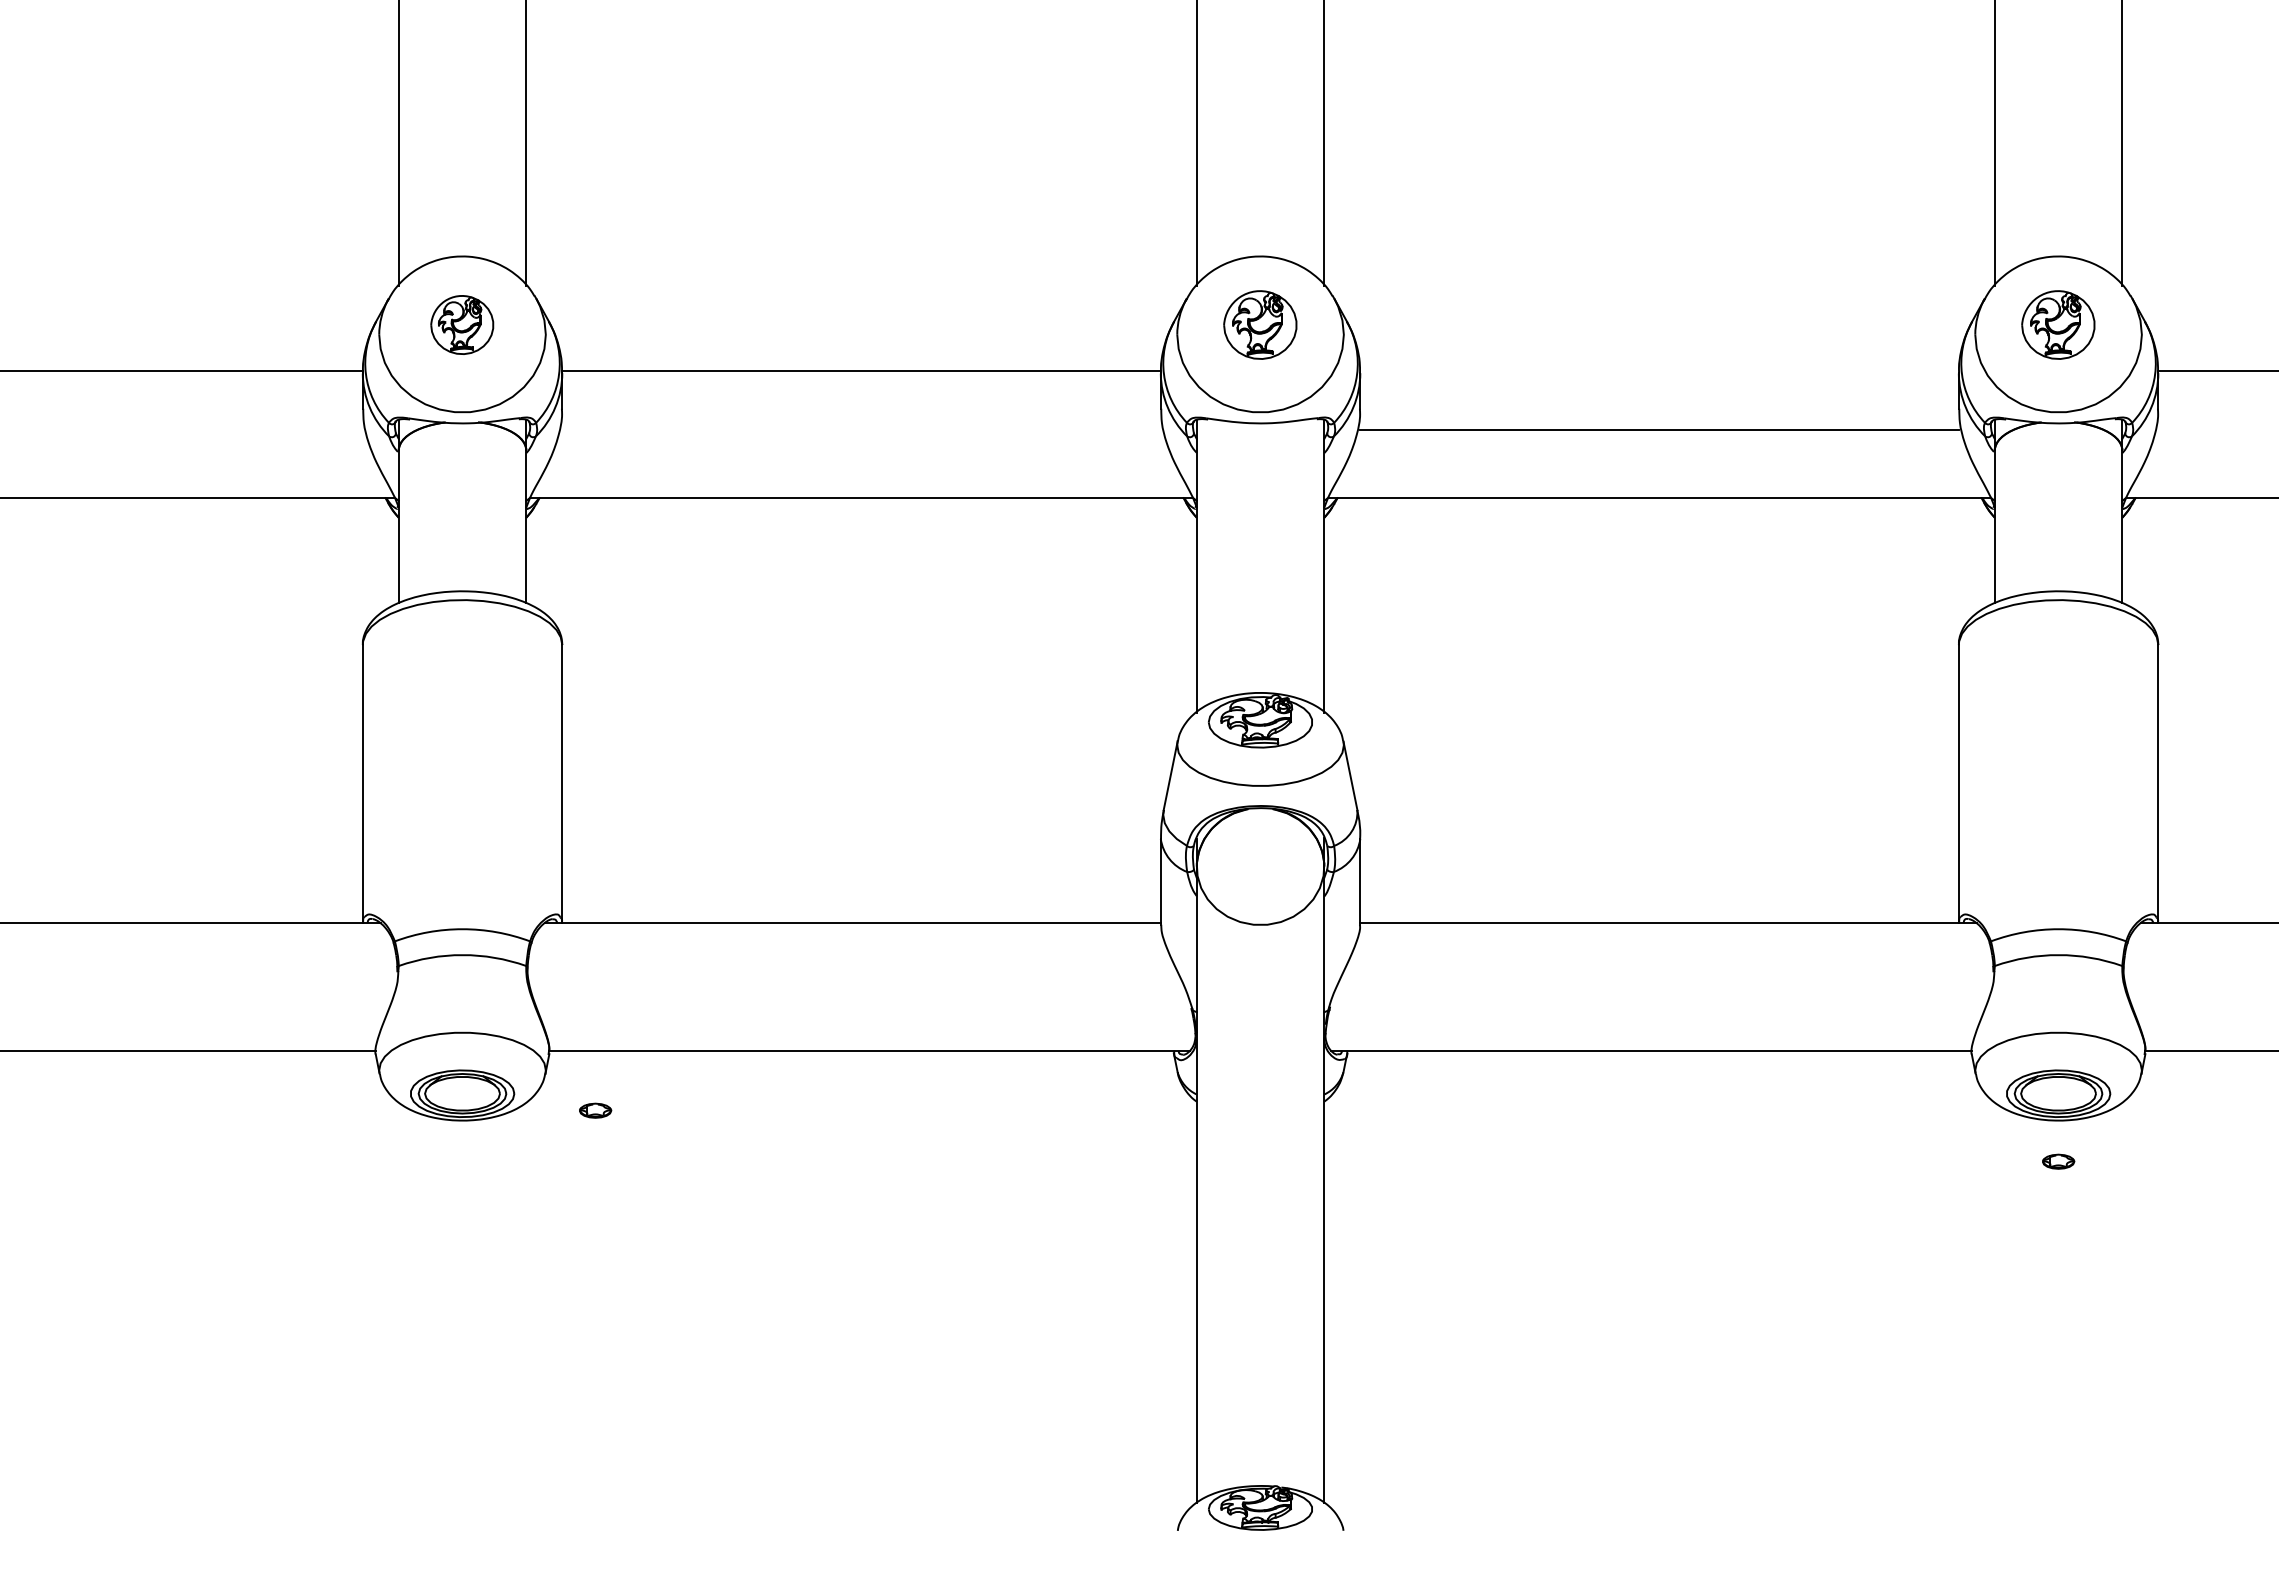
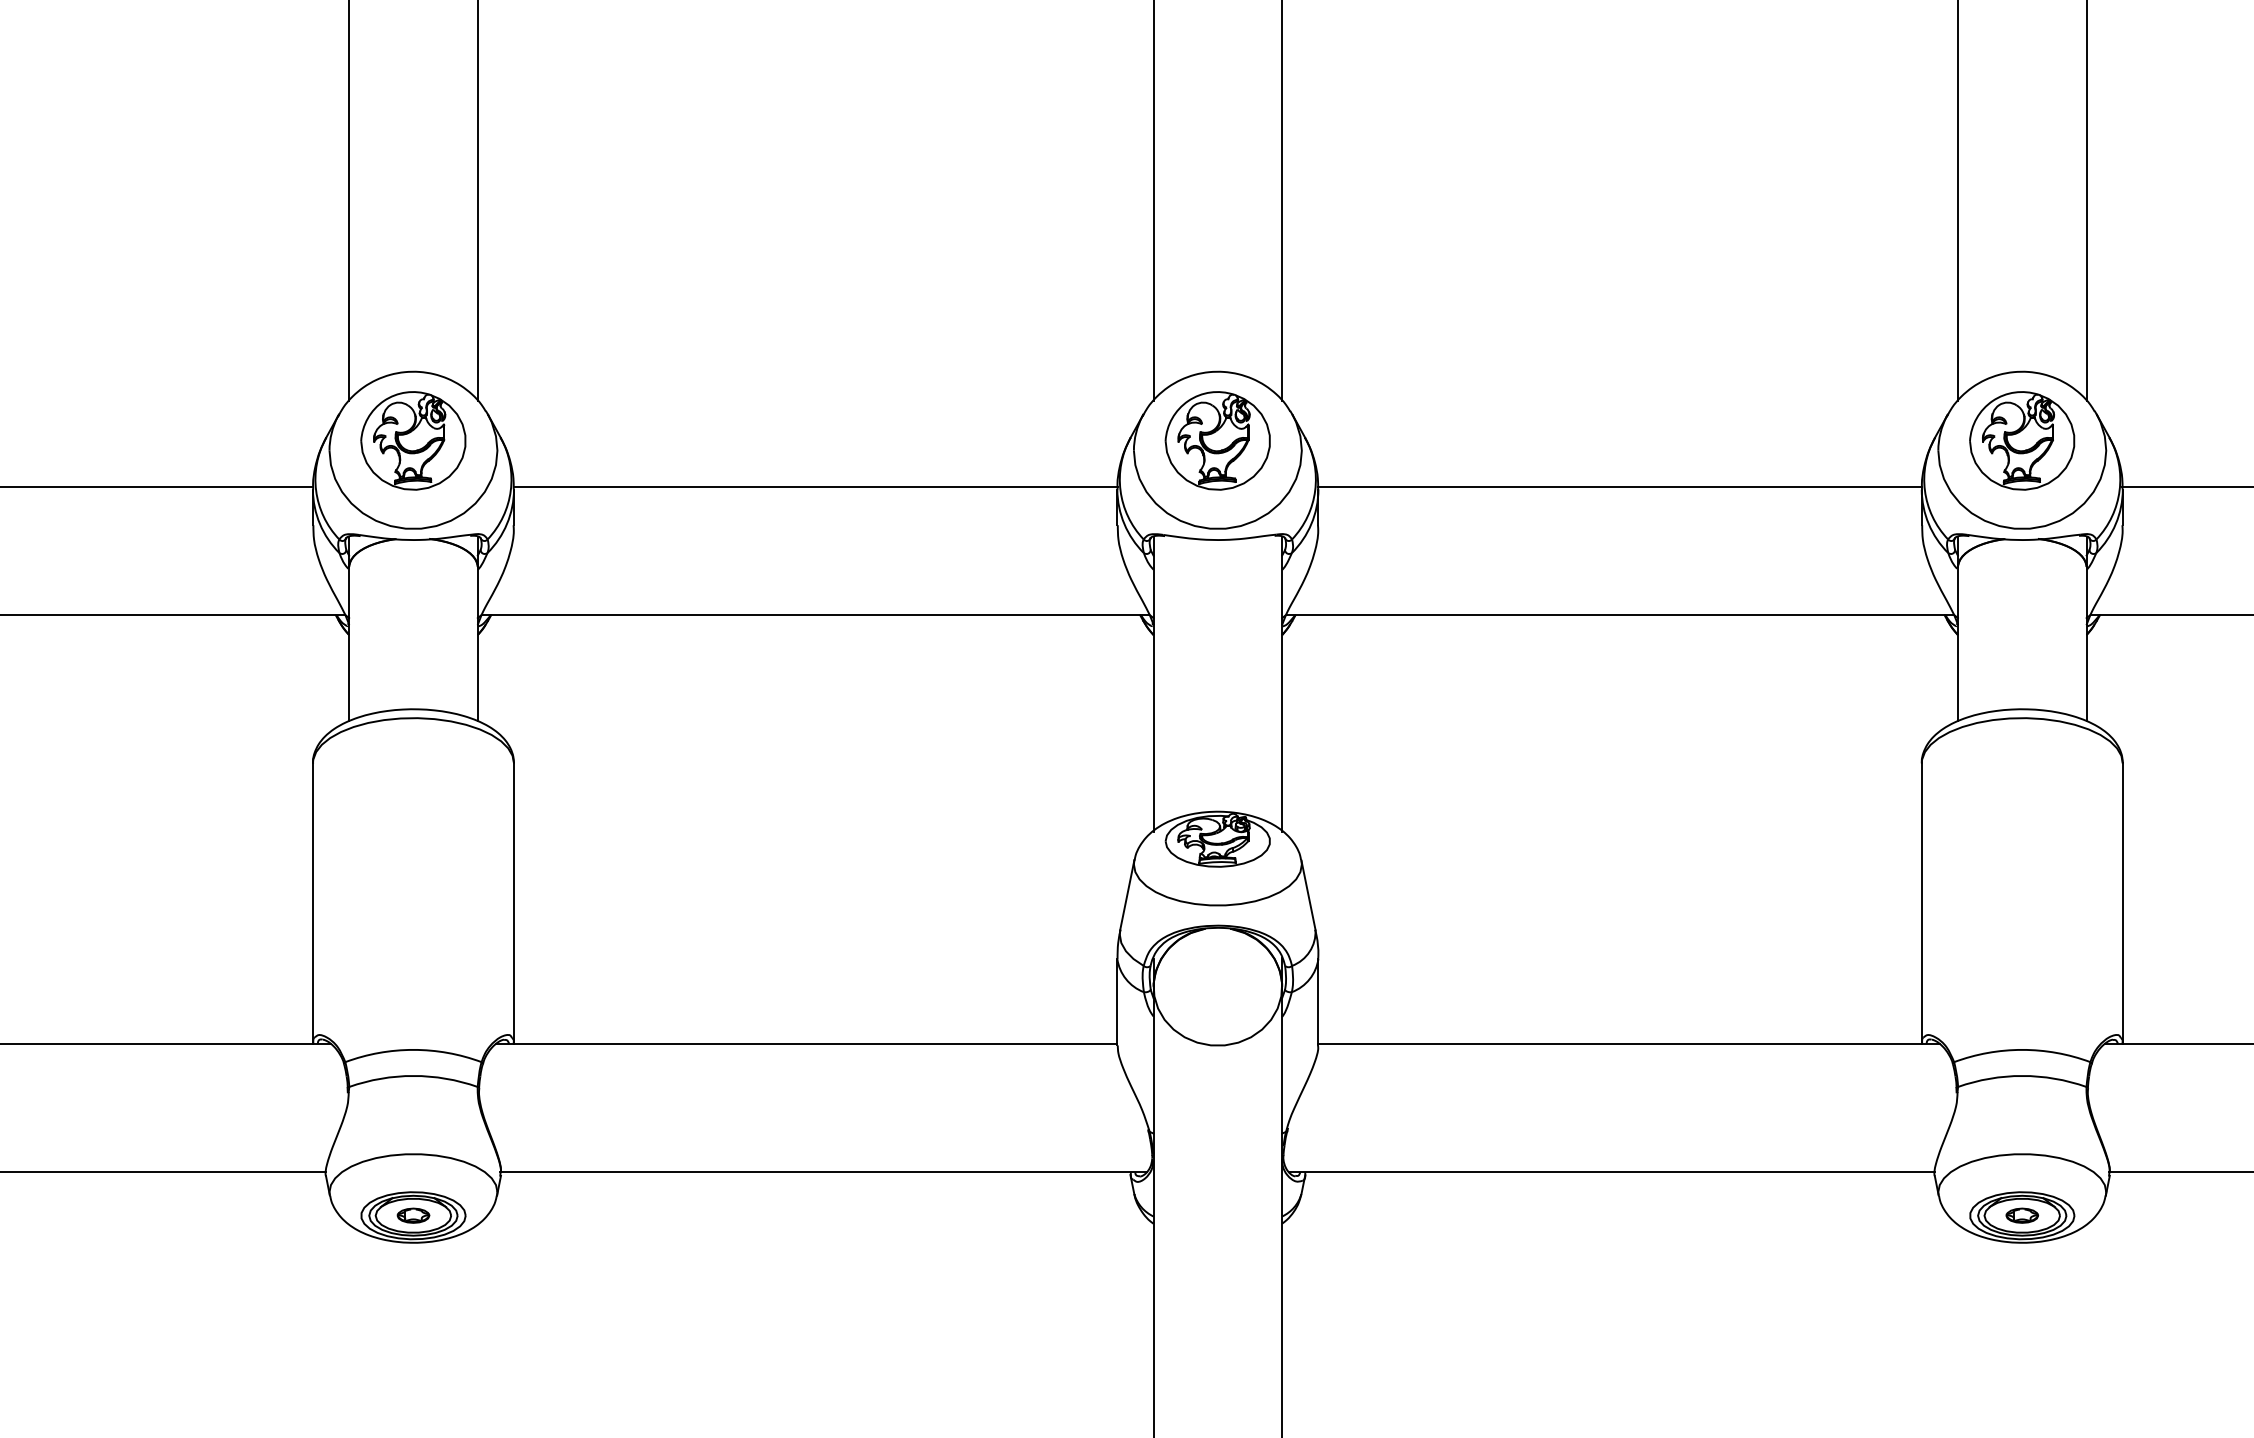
part: (461, 324) -> (412, 440), size x1.67
part: (1259, 324) -> (1216, 440), size x1.43
part: (2057, 324) -> (2021, 440), size x1.43
line: (1659, 429) -> (1620, 486), moved
part: (595, 1110) -> (413, 1215), moved
part: (2058, 1161) -> (2022, 1215), moved

